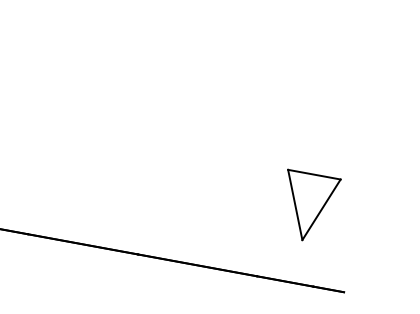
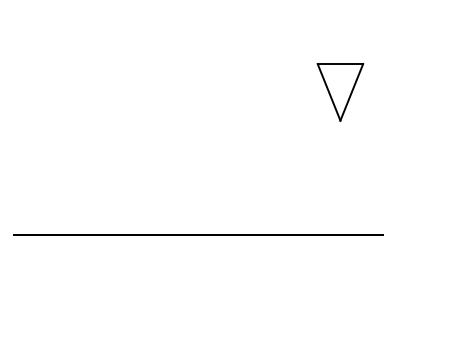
part: (308, 207) -> (340, 92), moved

